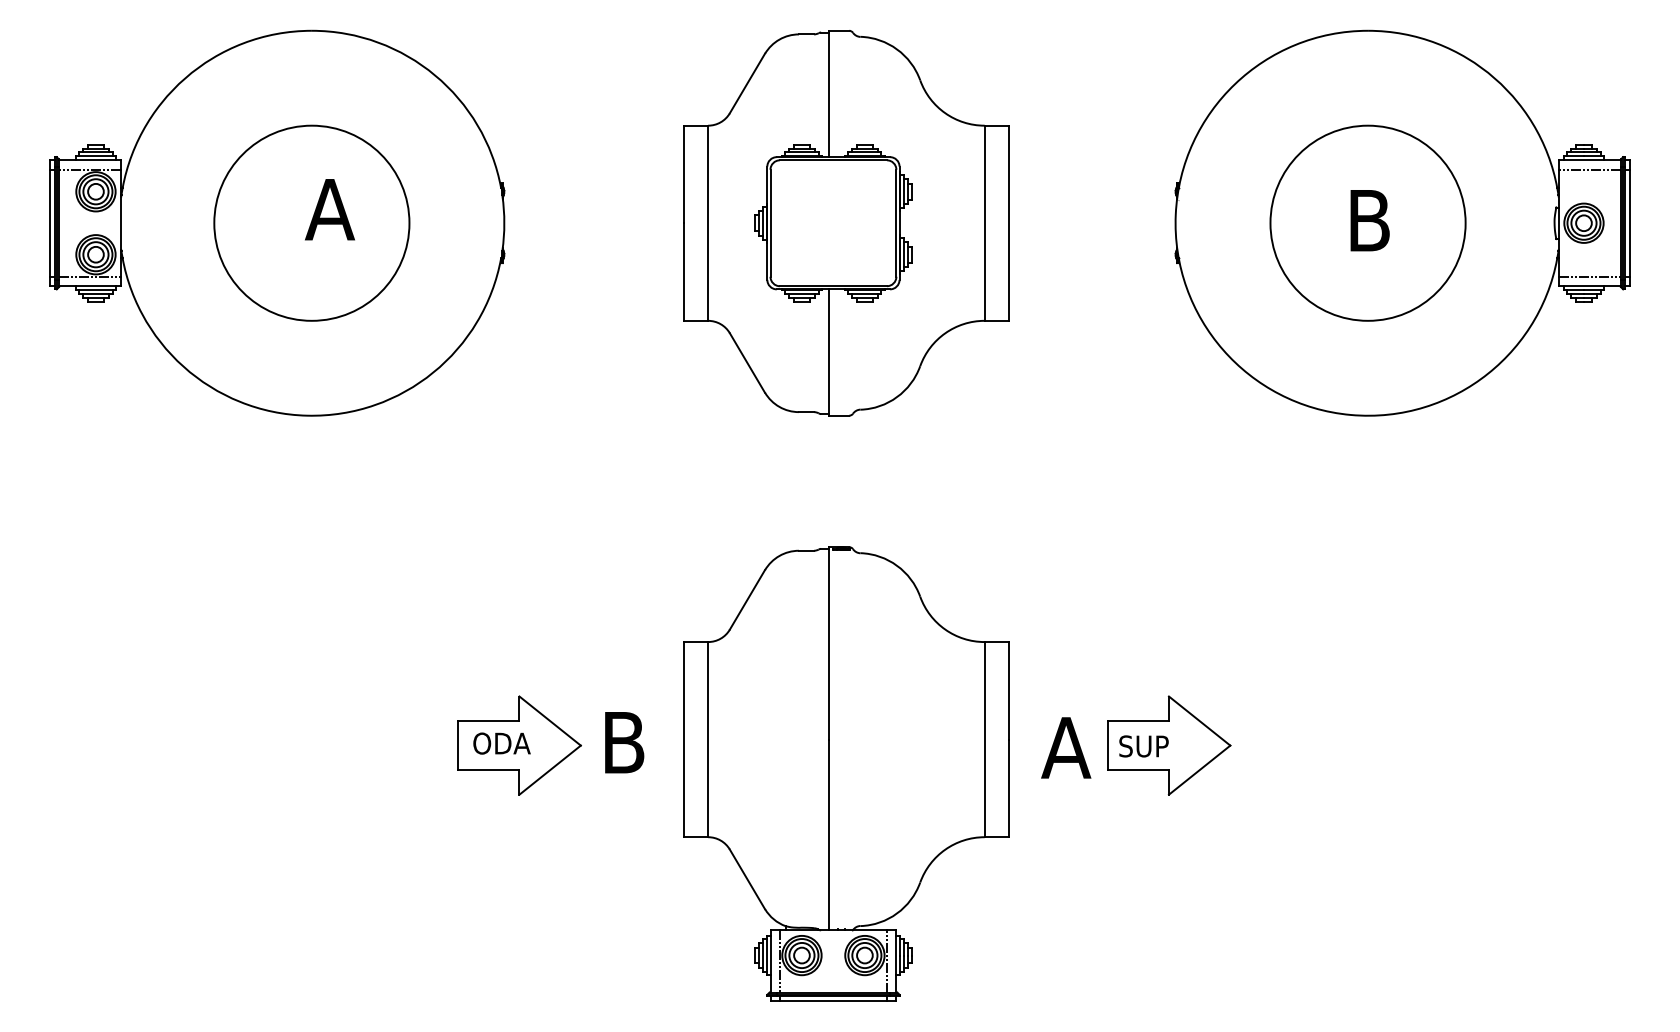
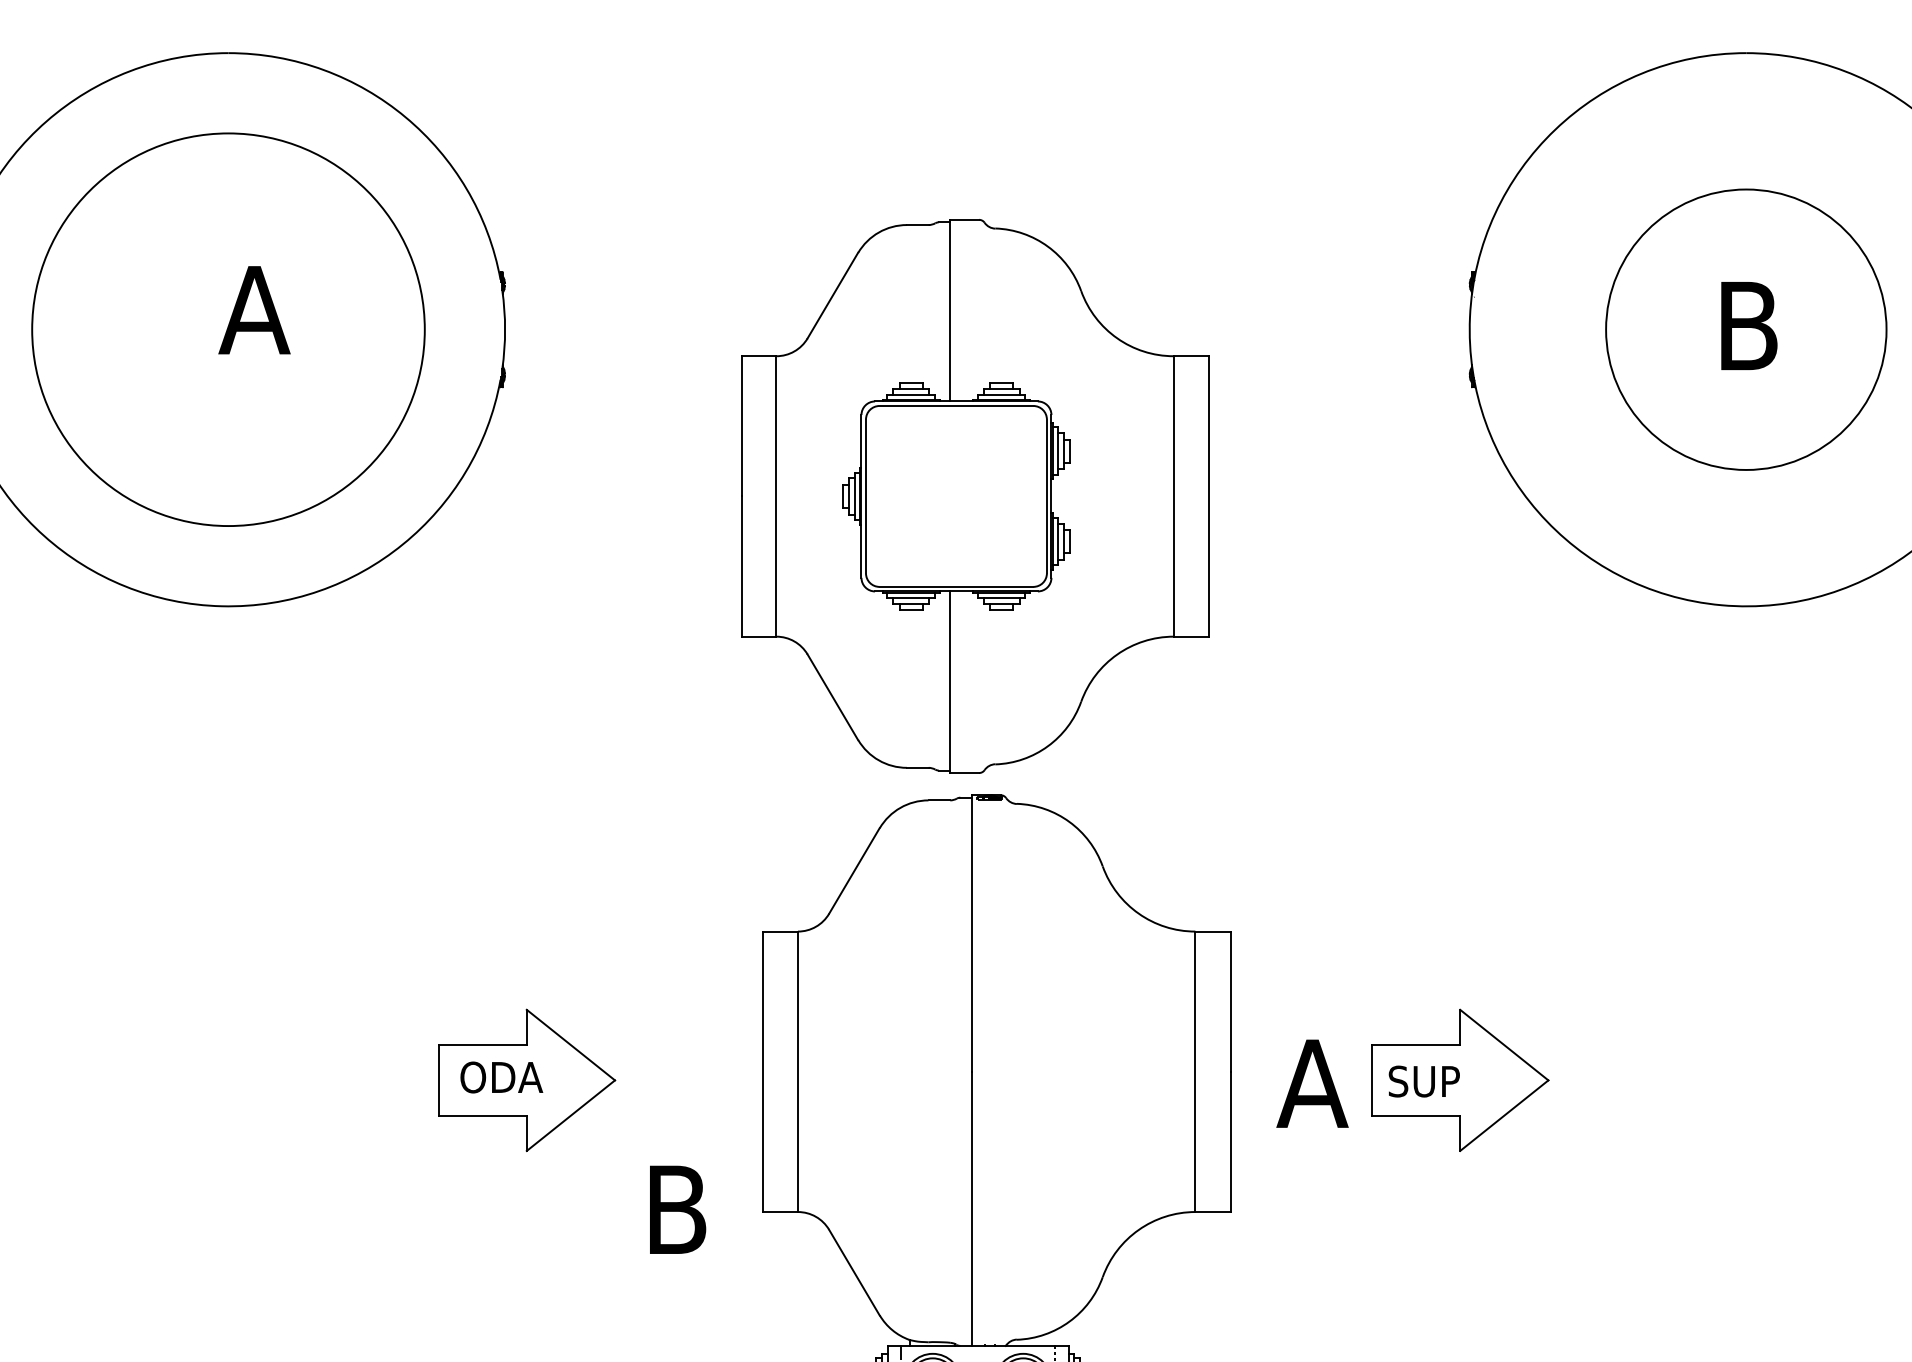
circle: (311, 222) -> (227, 328), size x1.4
part: (846, 223) -> (975, 496), moved
text: (624, 742) -> (677, 1209), moved

